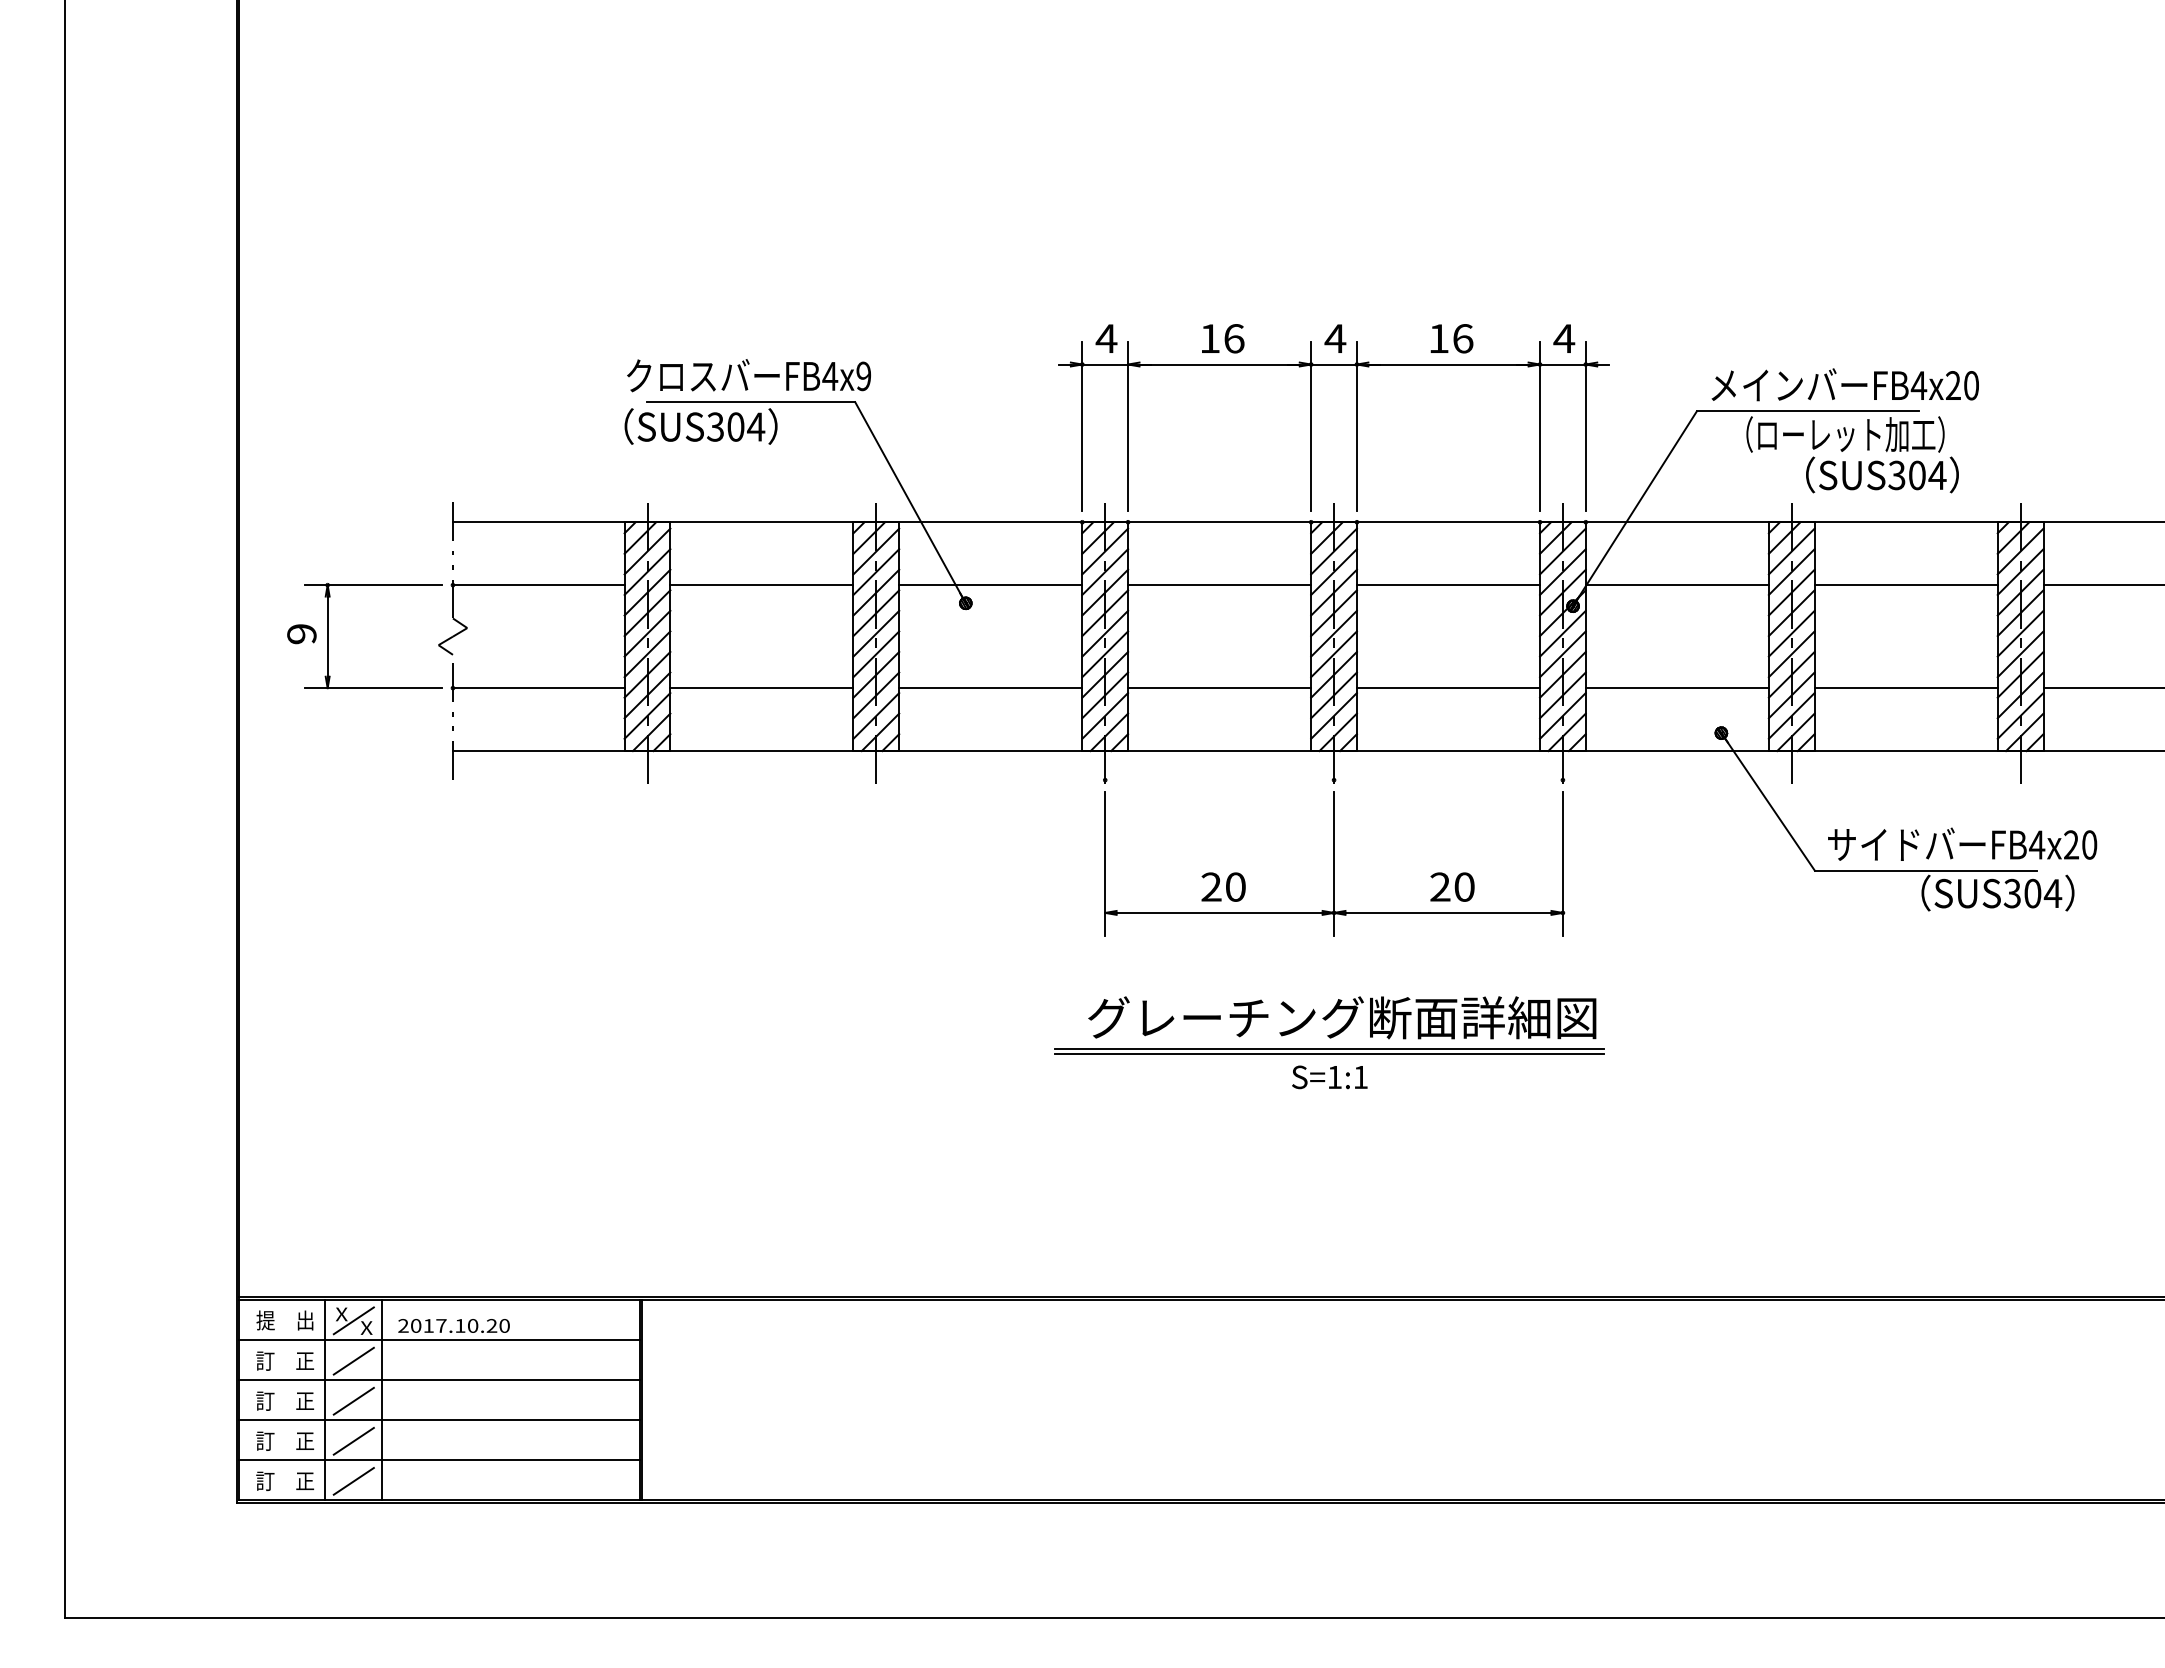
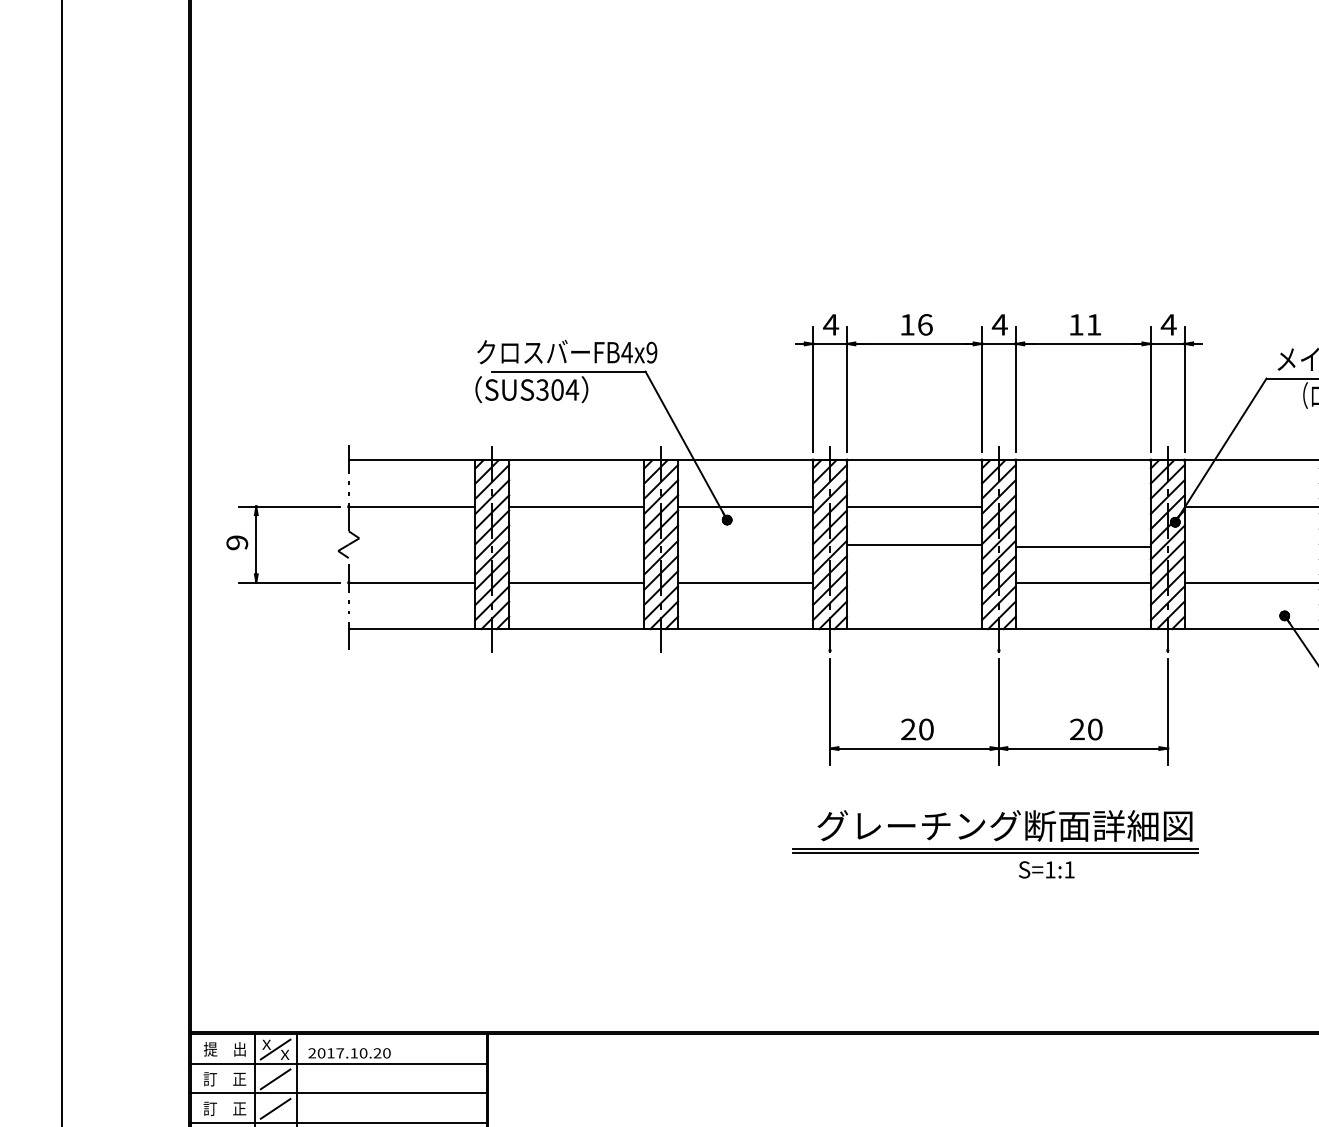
text: (1463, 338) -> (1094, 324), 16 -> 11
line: (1448, 585) -> (1083, 547), moved
line: (1219, 688) -> (914, 545), moved
text: (1329, 1077) -> (1046, 870), moved

